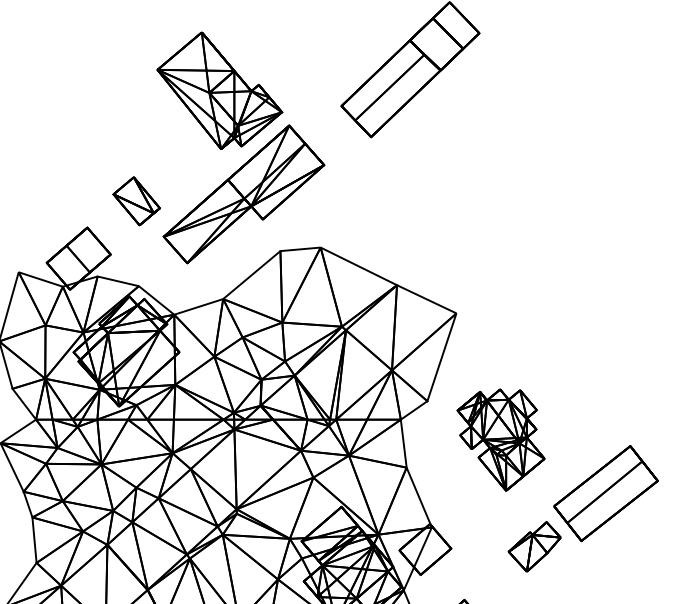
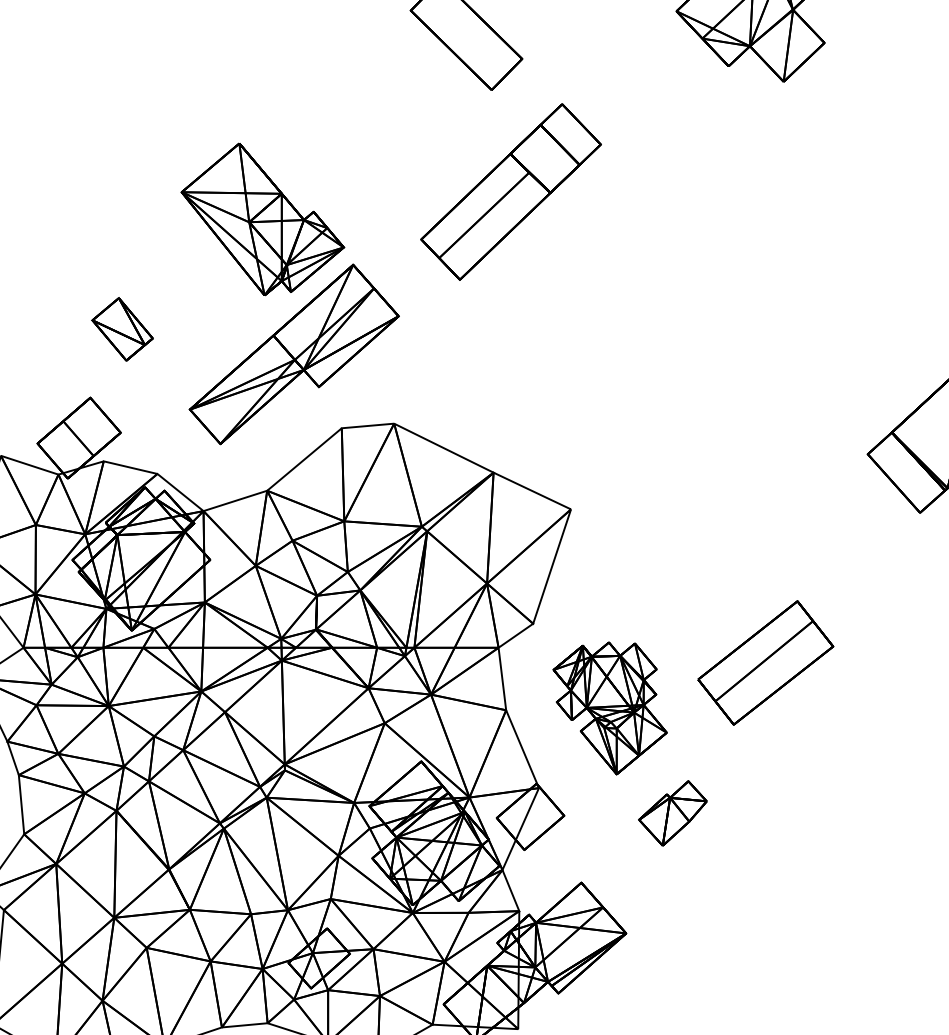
part: (136, 201) -> (122, 329), moved
part: (500, 440) -> (609, 708), moved
part: (605, 493) -> (765, 662), moved

